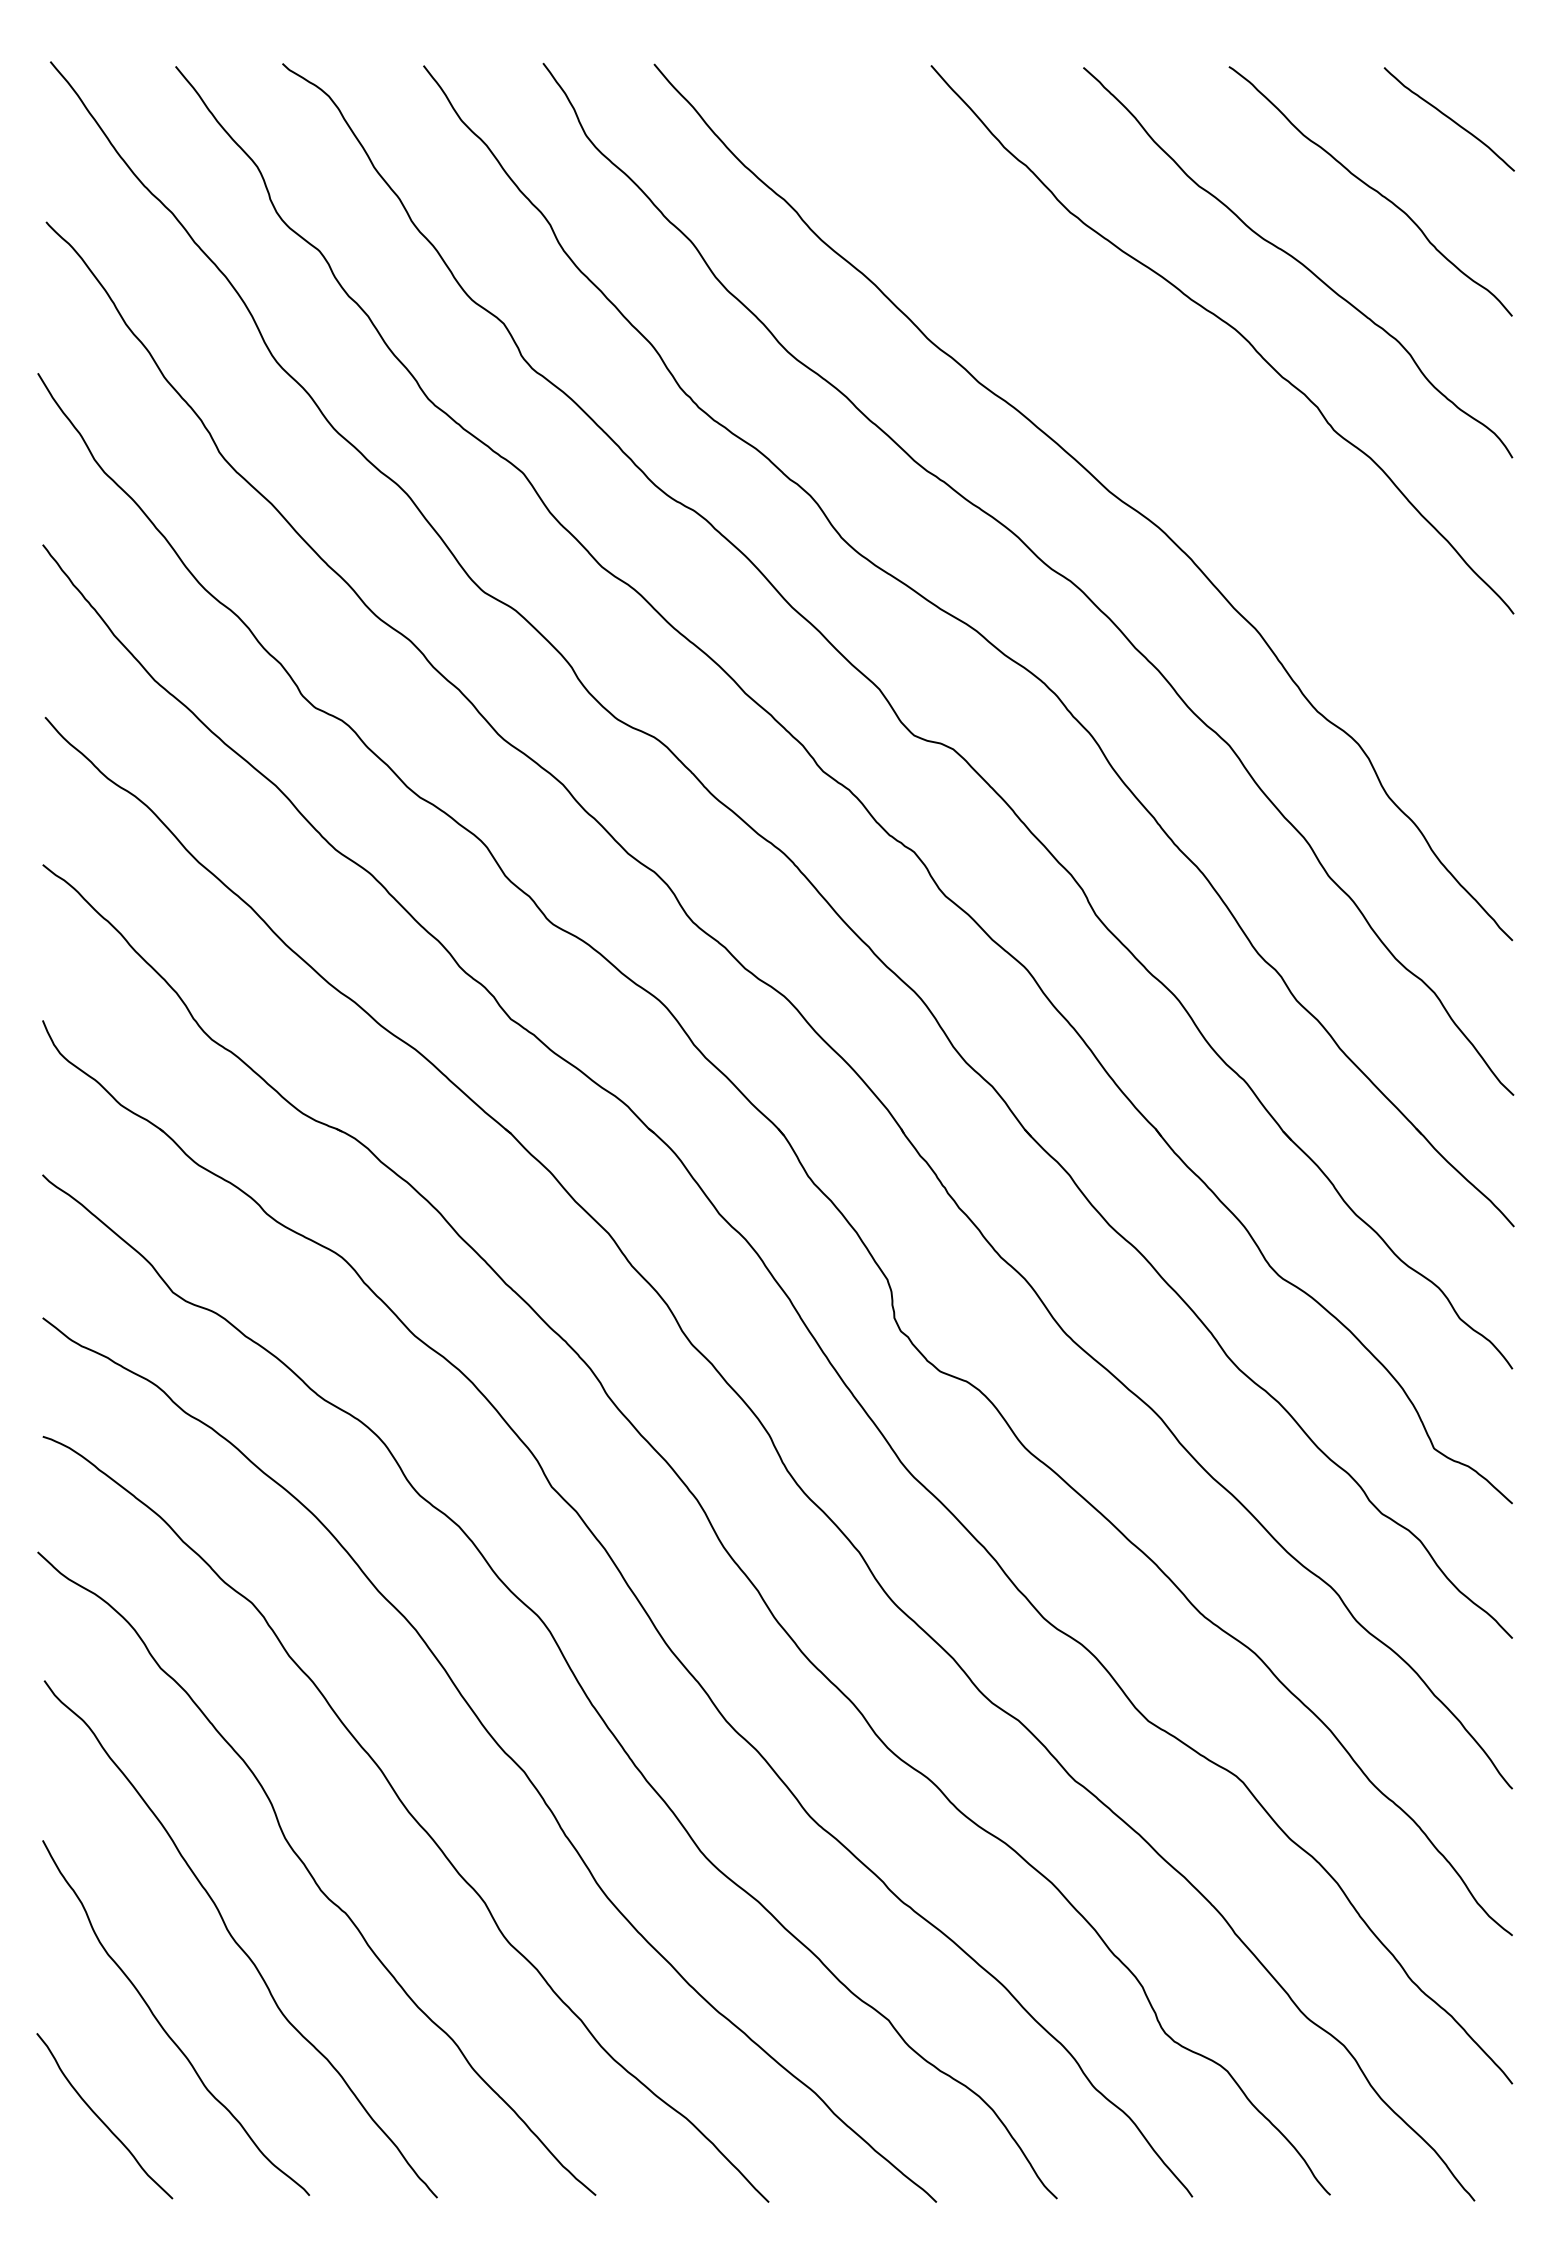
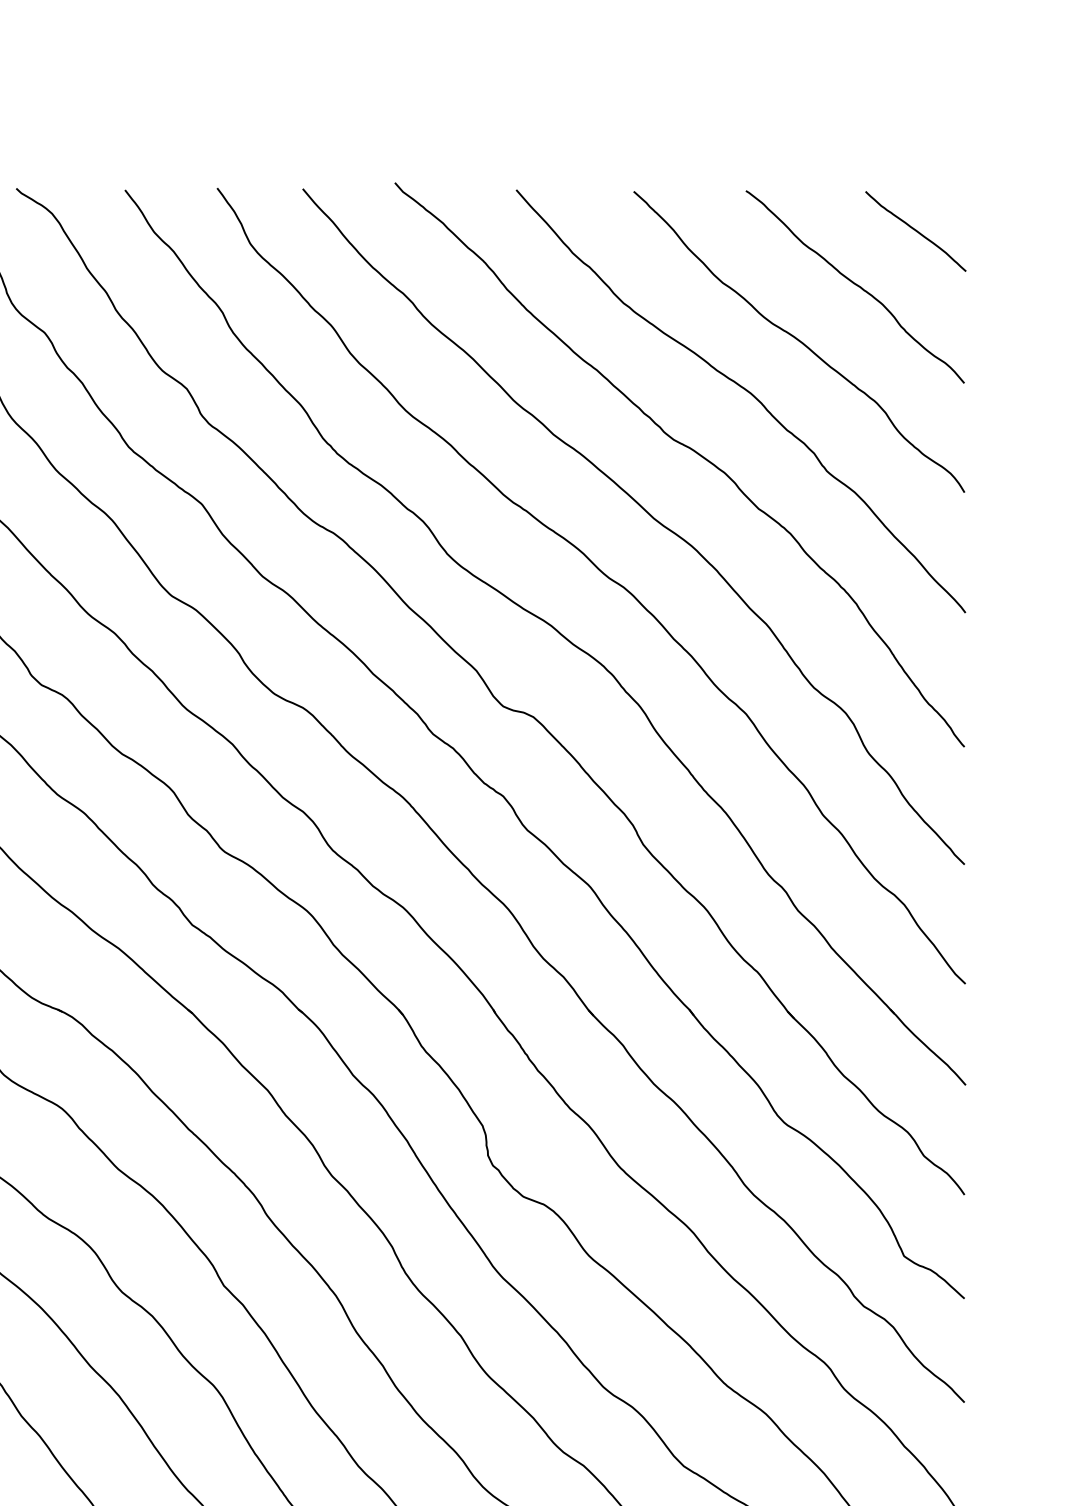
curve: (1157, 402) -> (690, 449), added

